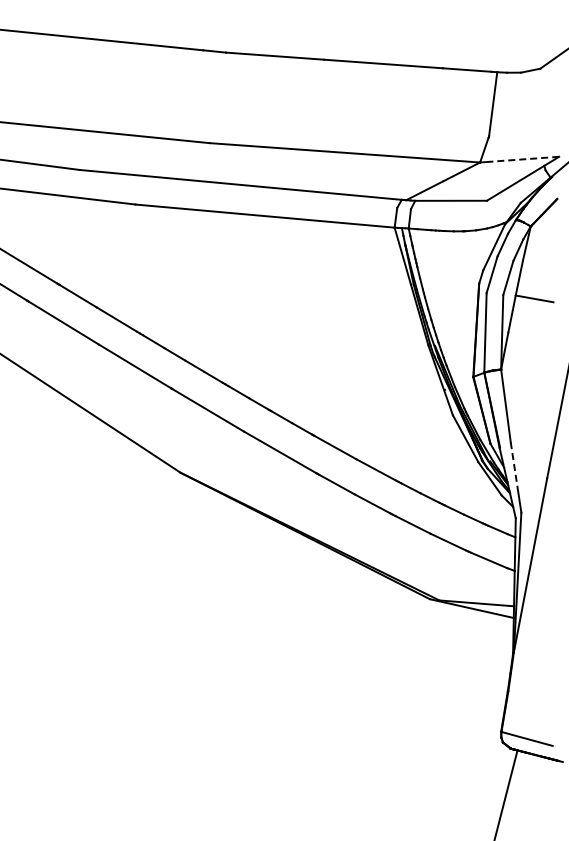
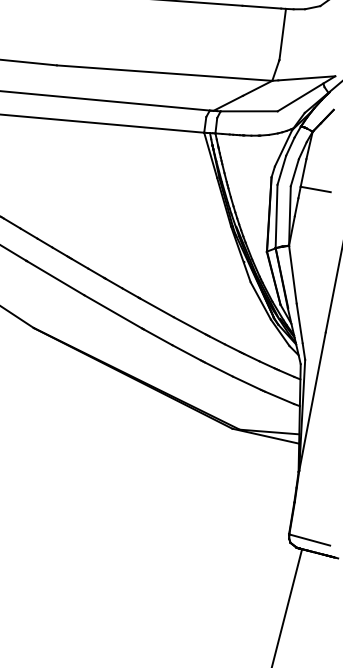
line: (523, 159) -> (306, 78), dashed -> solid
line: (514, 467) -> (299, 323), dashed -> solid

